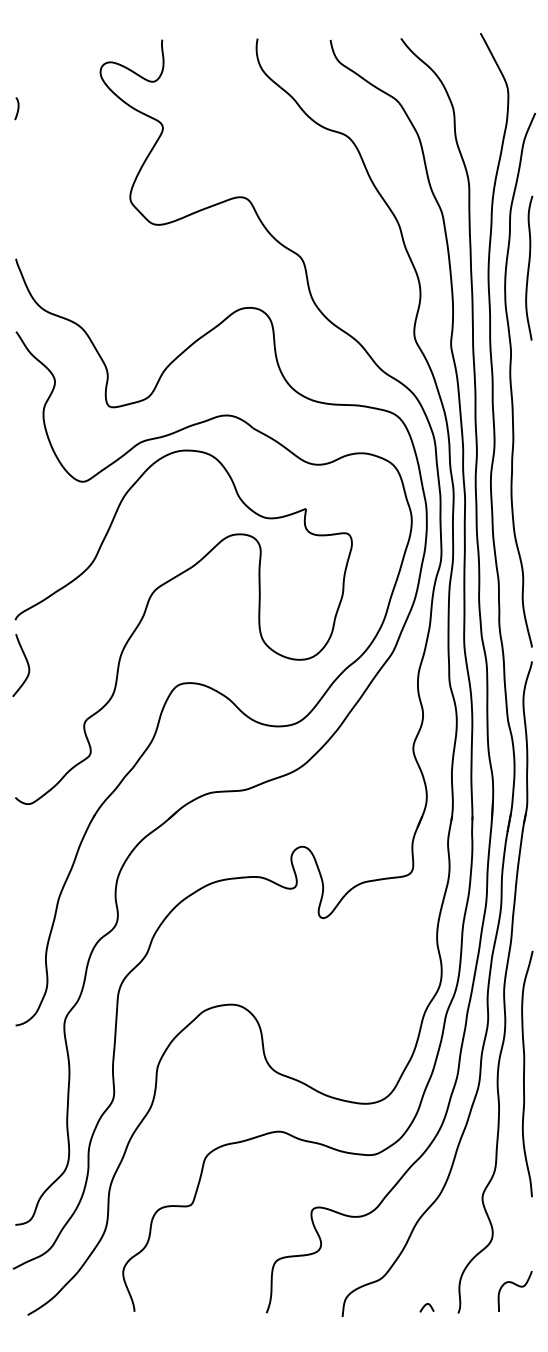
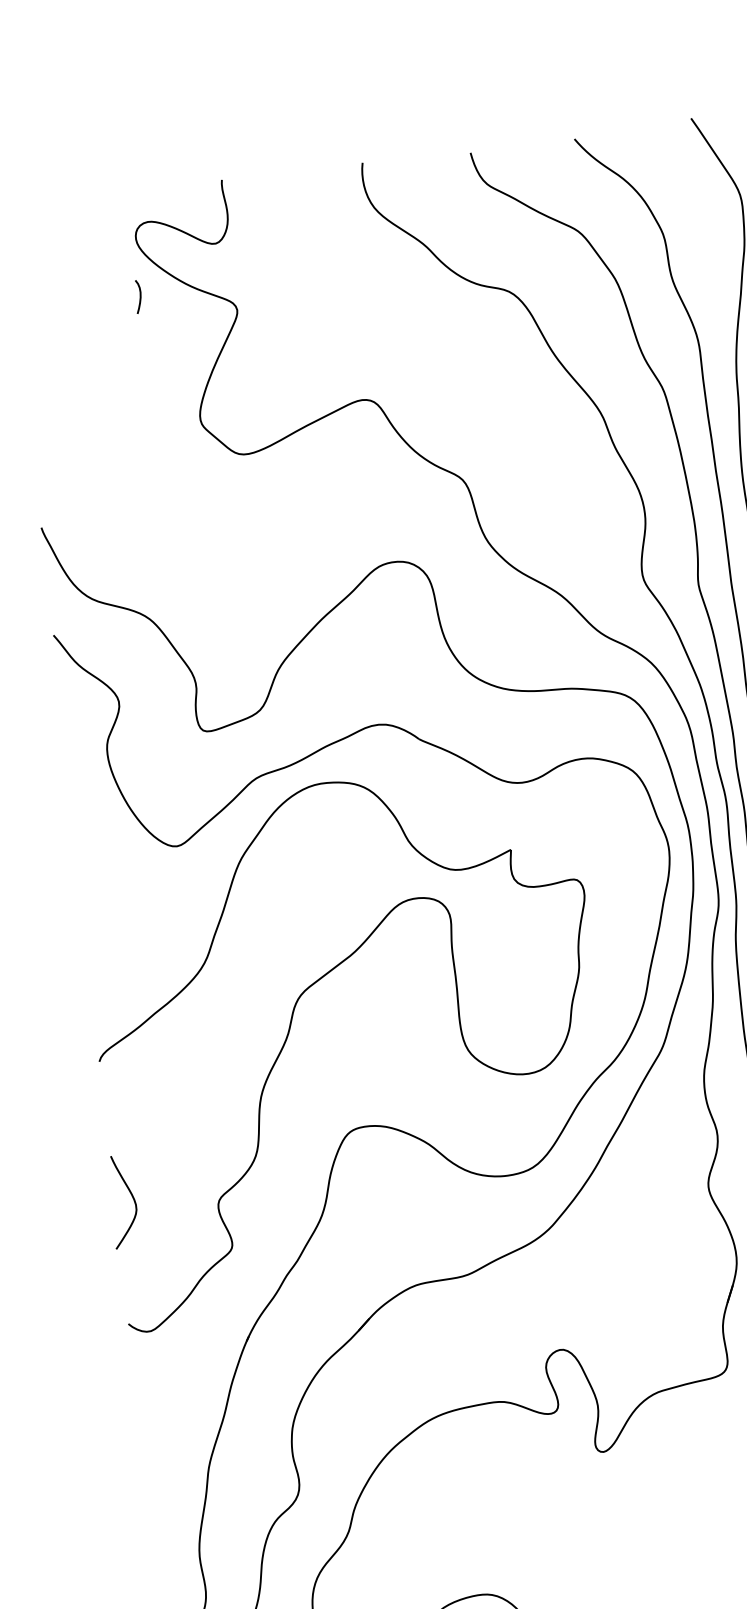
curve: (17, 108) -> (139, 296), moved
curve: (26, 662) -> (130, 1196), moved

